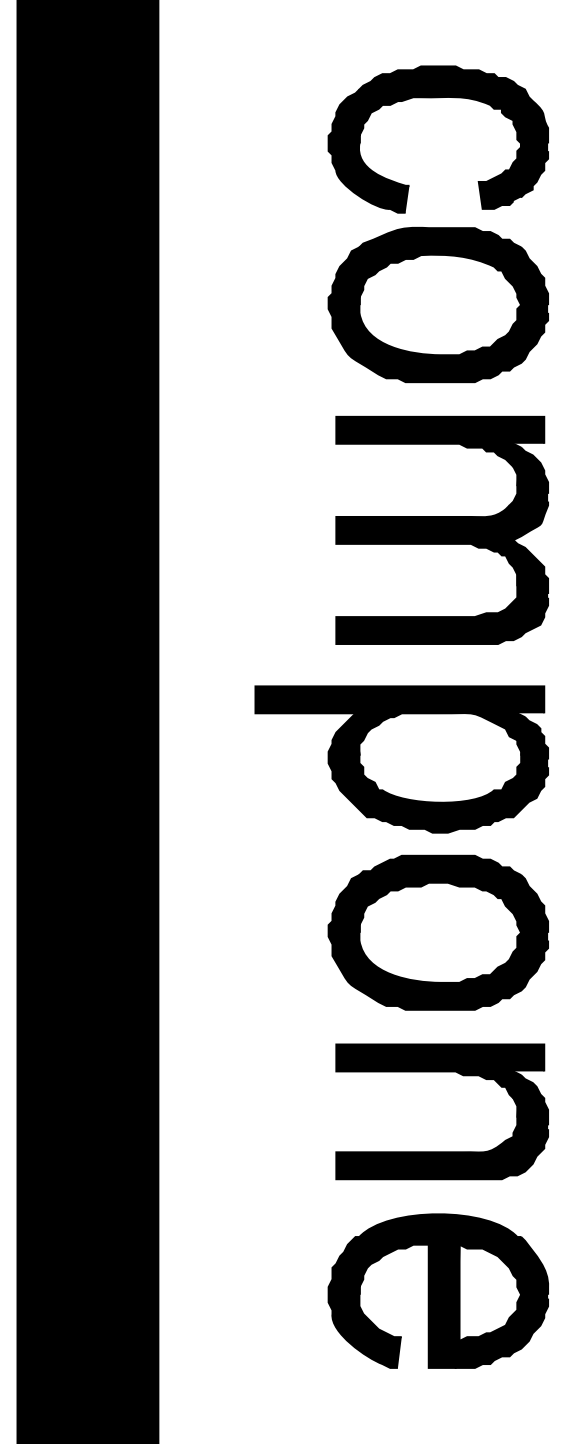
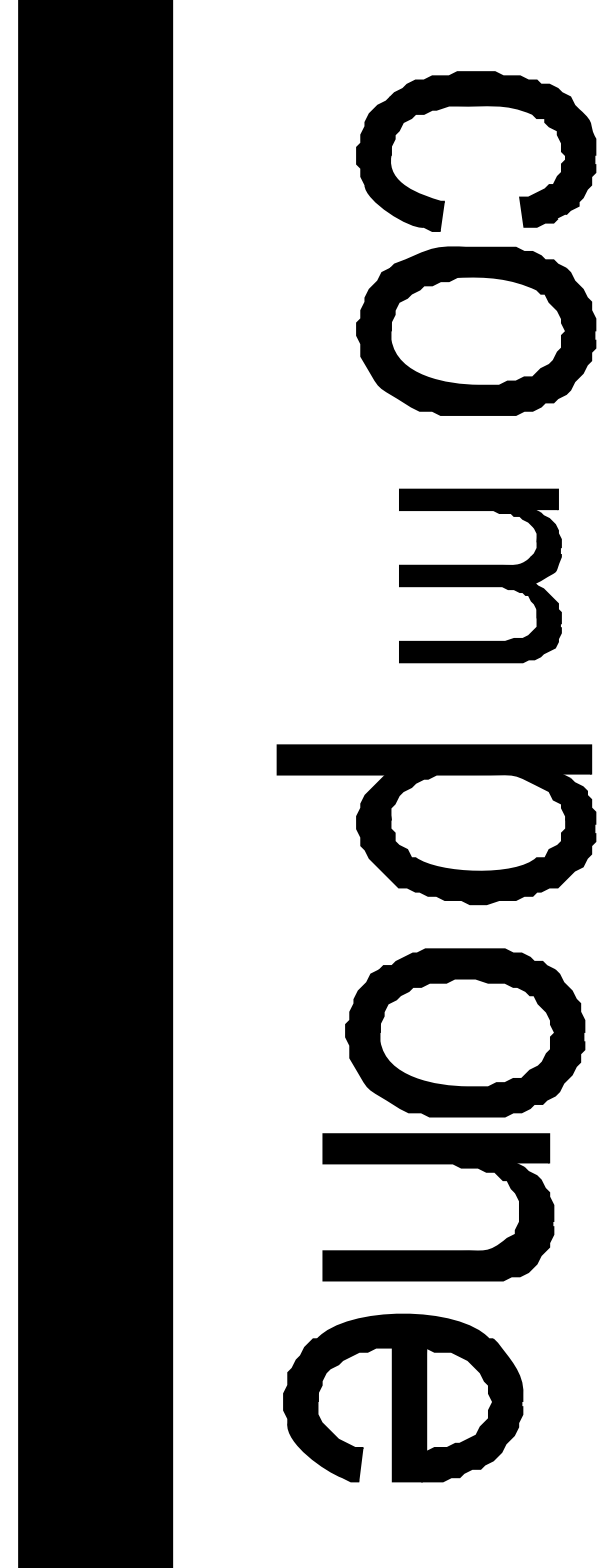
part: (442, 529) -> (480, 575), size x0.7
part: (438, 932) -> (465, 1032), moved
part: (442, 1072) -> (438, 1164), moved
part: (438, 1290) -> (403, 1397), moved

